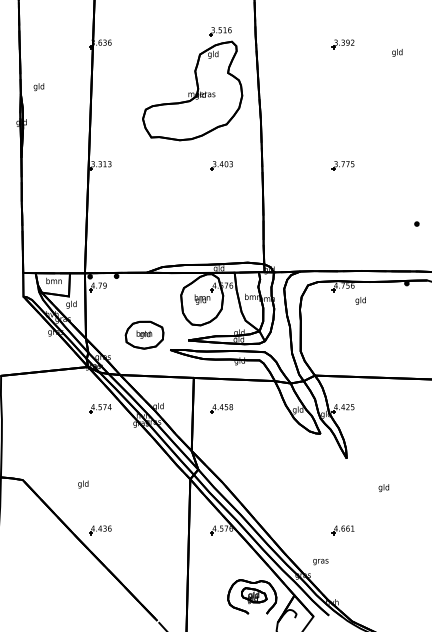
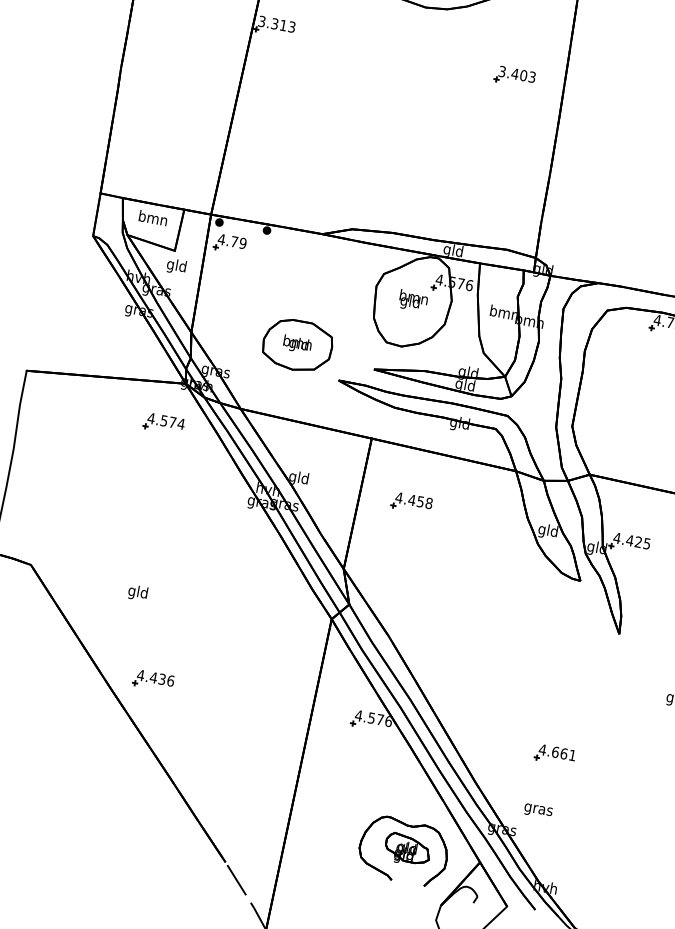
part: (221, 165) -> (514, 76), moved
part: (100, 408) -> (164, 423), moved
part: (342, 530) -> (553, 755), moved

